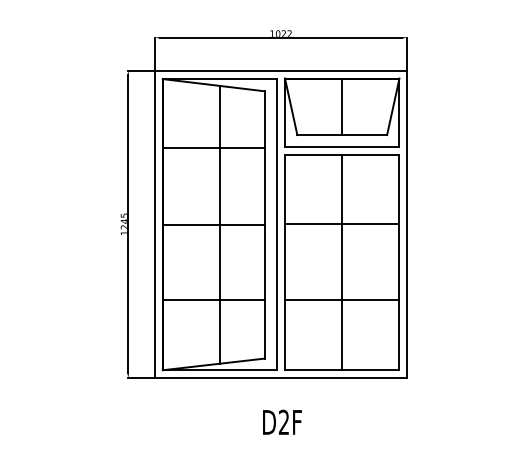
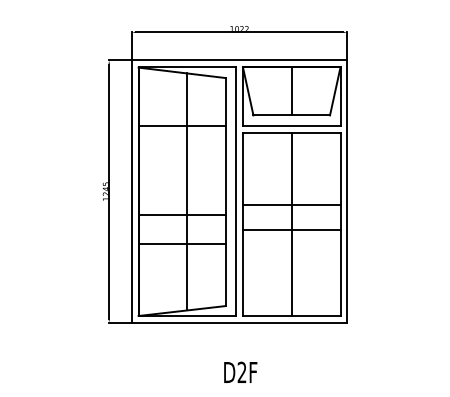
line: (213, 224) -> (181, 214), moved
line: (341, 224) -> (291, 204), moved
line: (213, 300) -> (181, 244), moved
line: (341, 300) -> (291, 230), moved
text: (282, 421) -> (240, 371), moved

